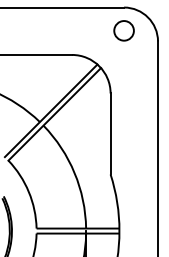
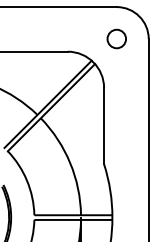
circle: (123, 30) -> (116, 38), moved

